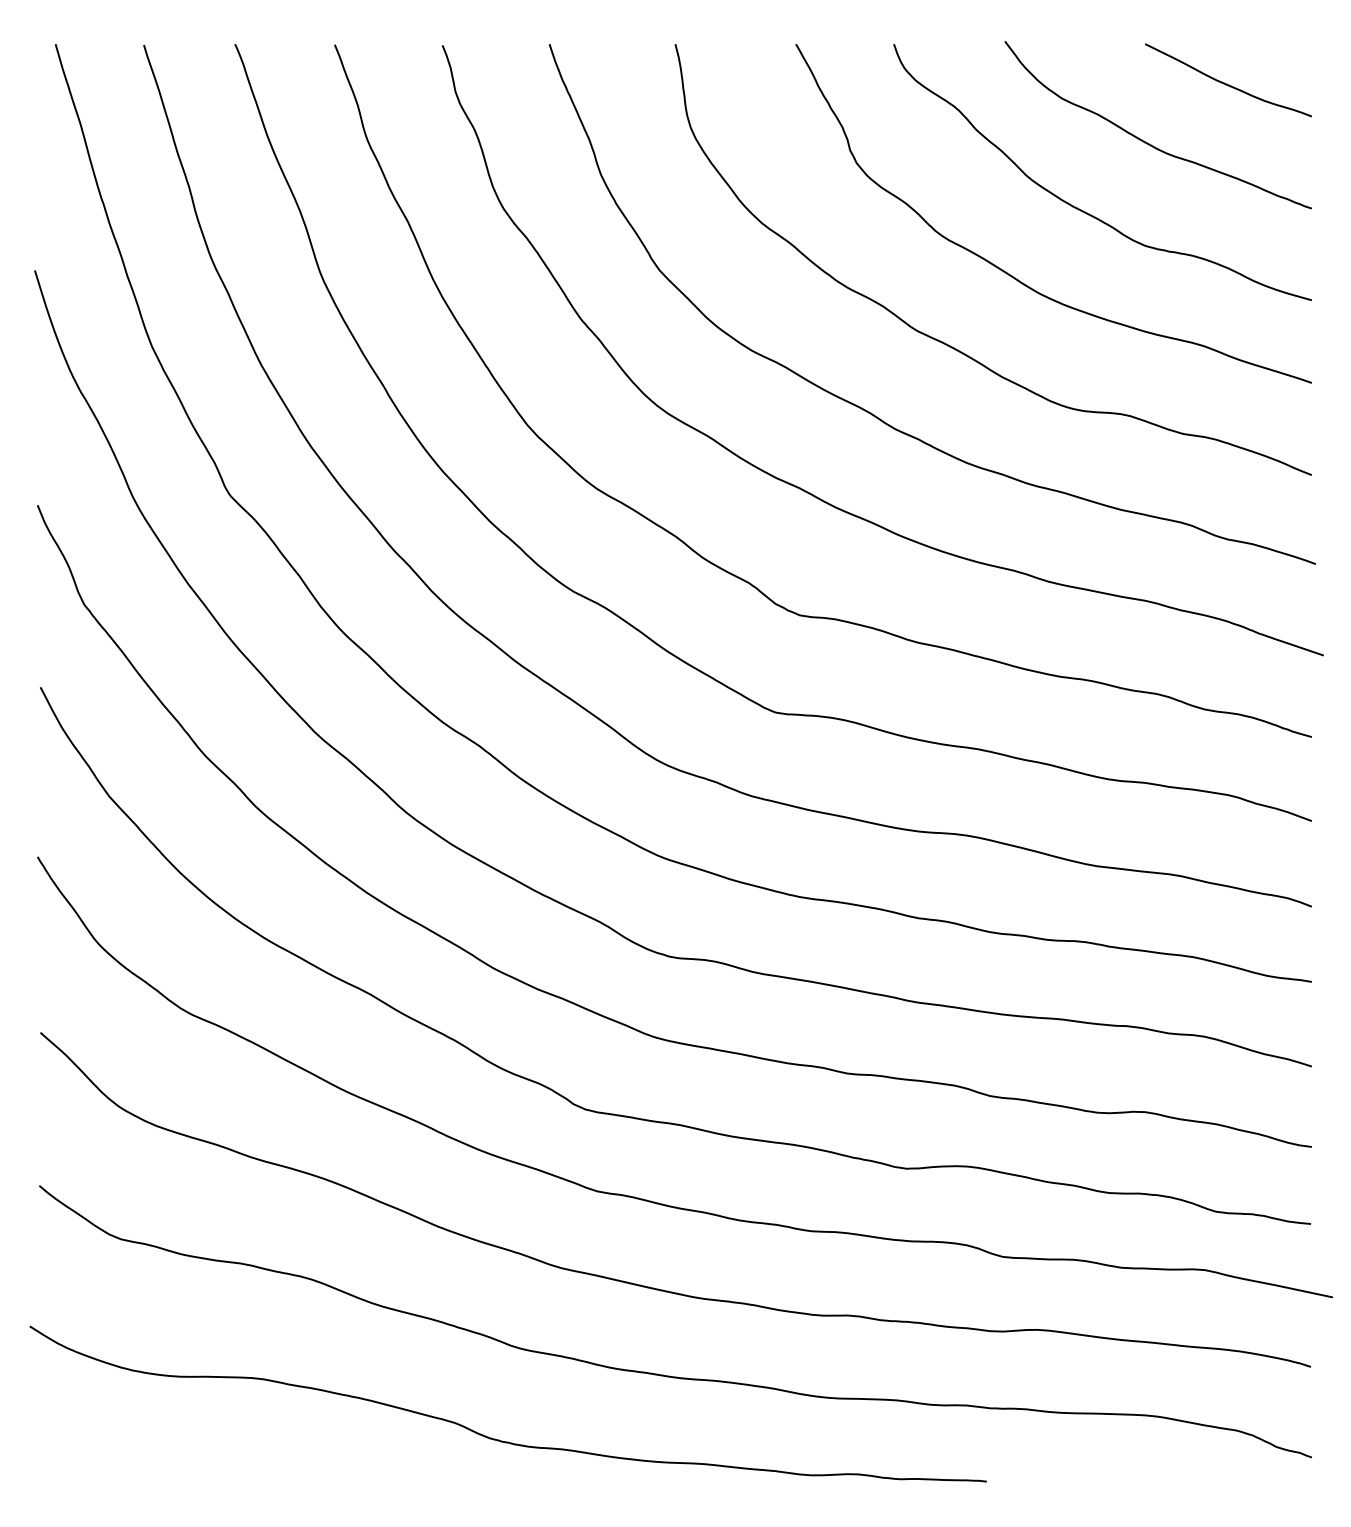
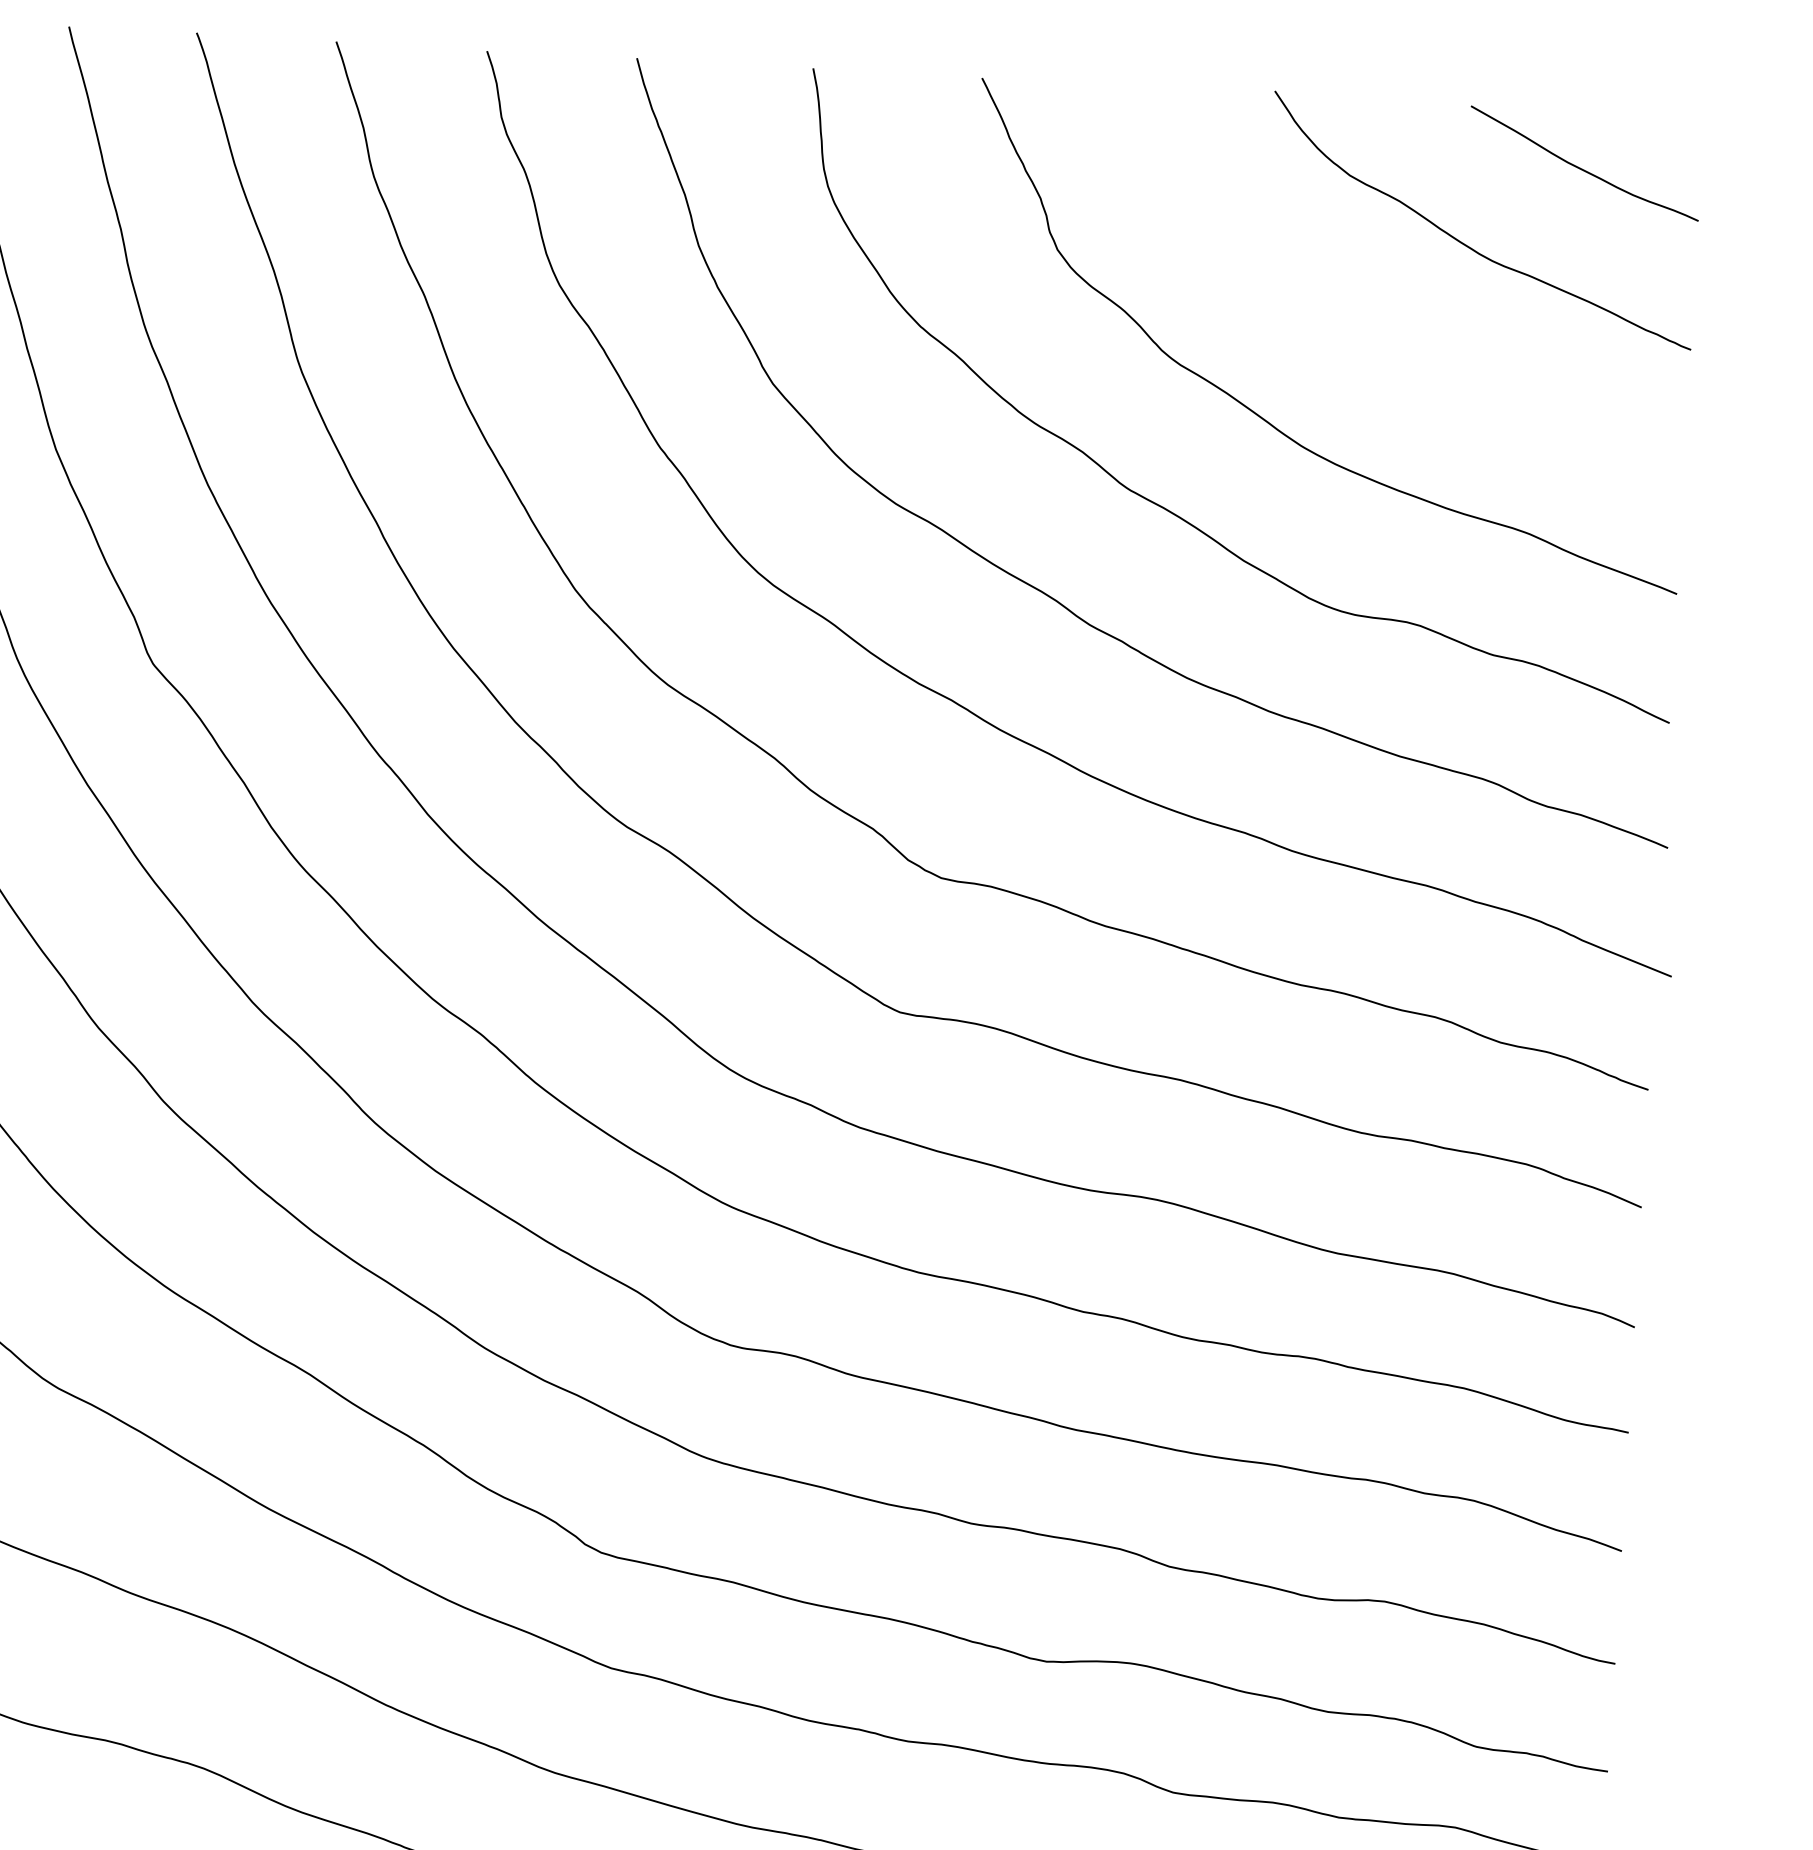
curve: (1083, 210) -> (1371, 334), removed

